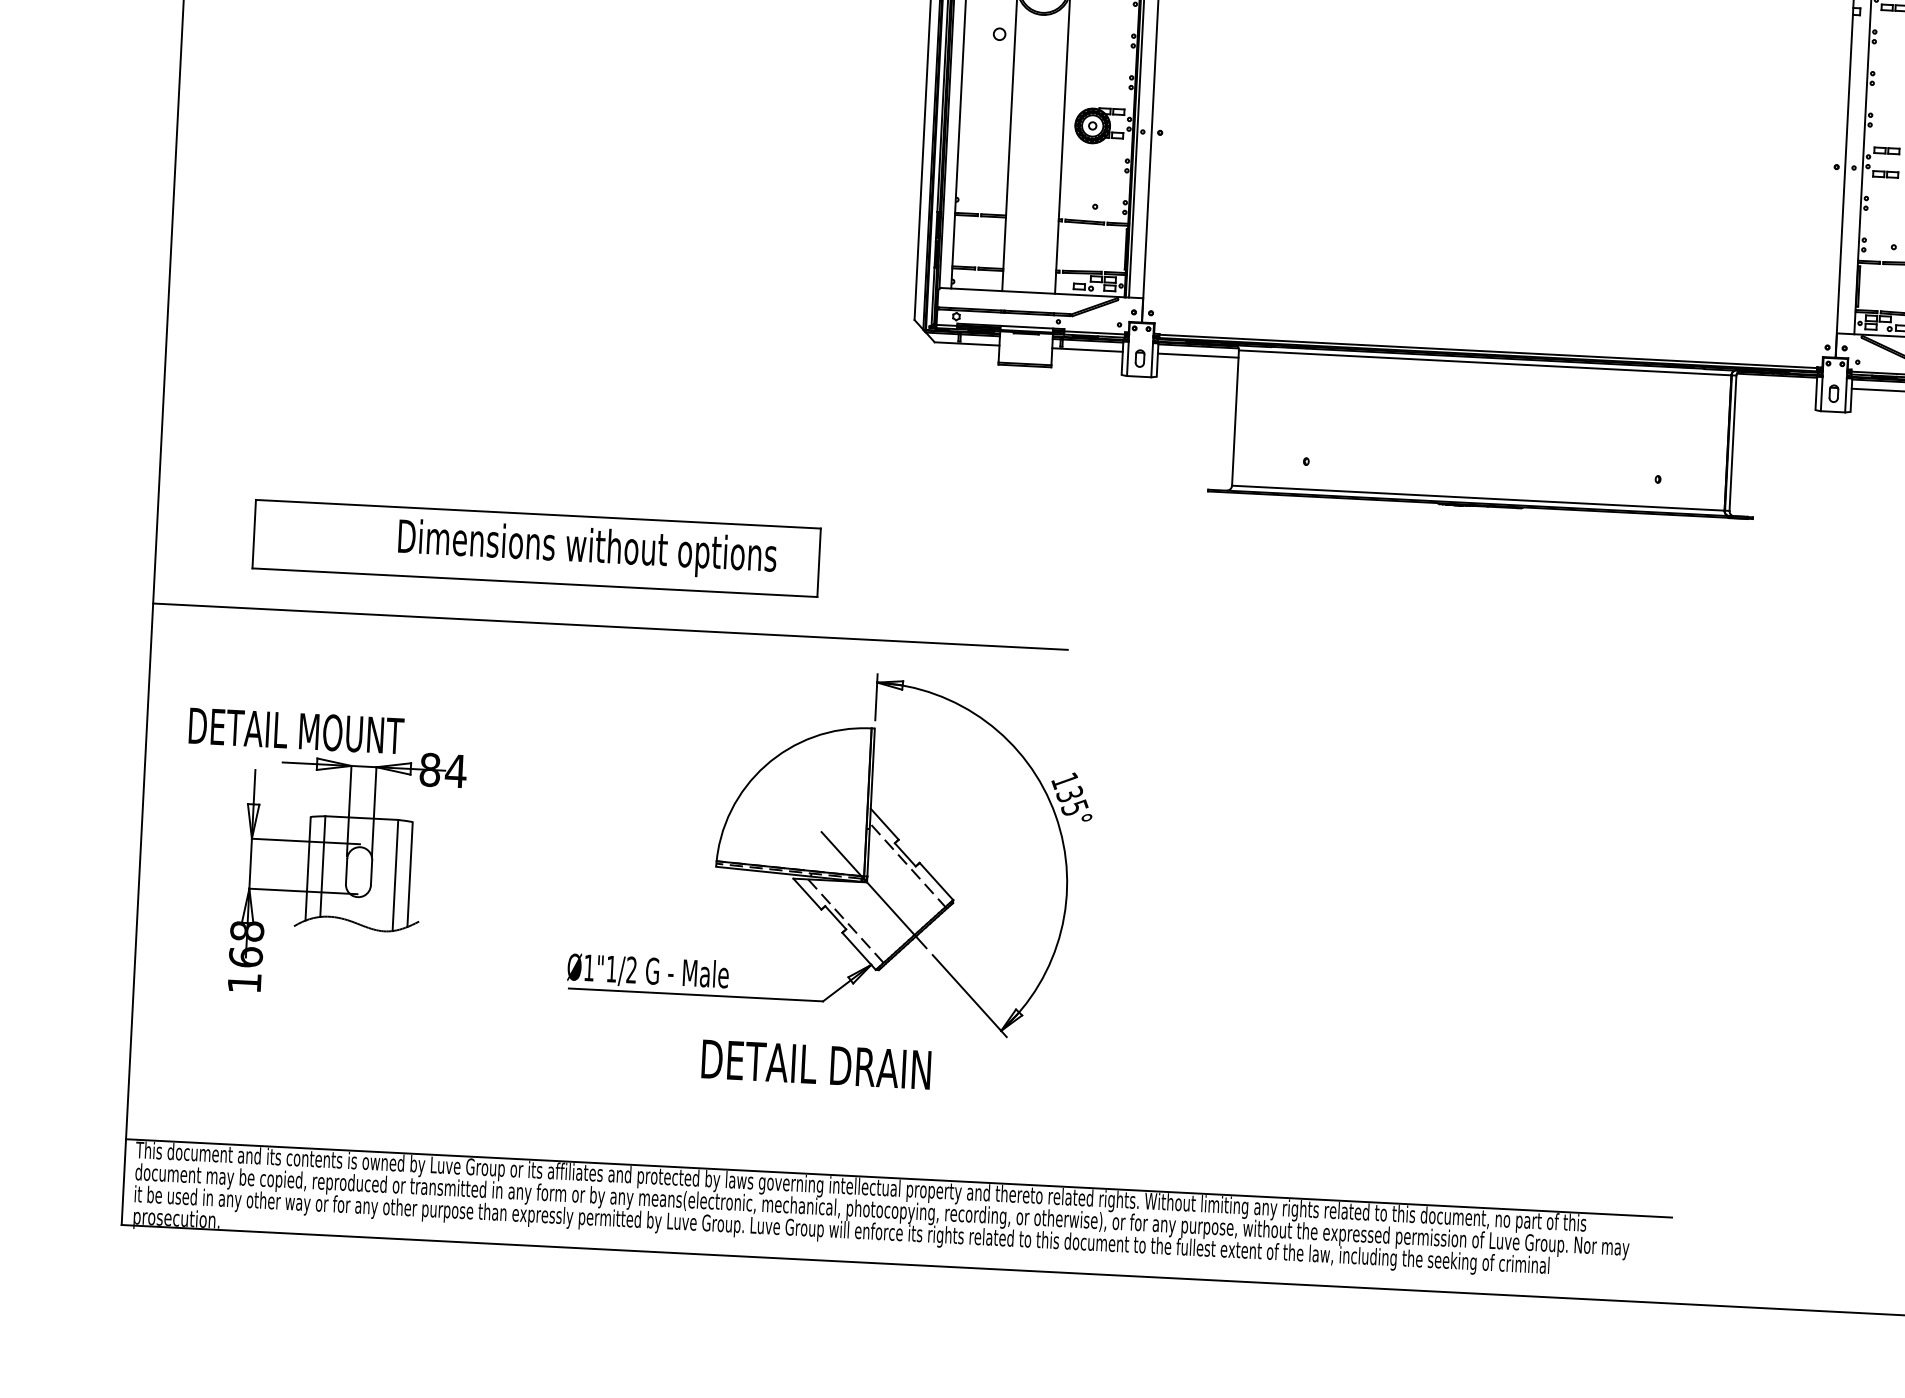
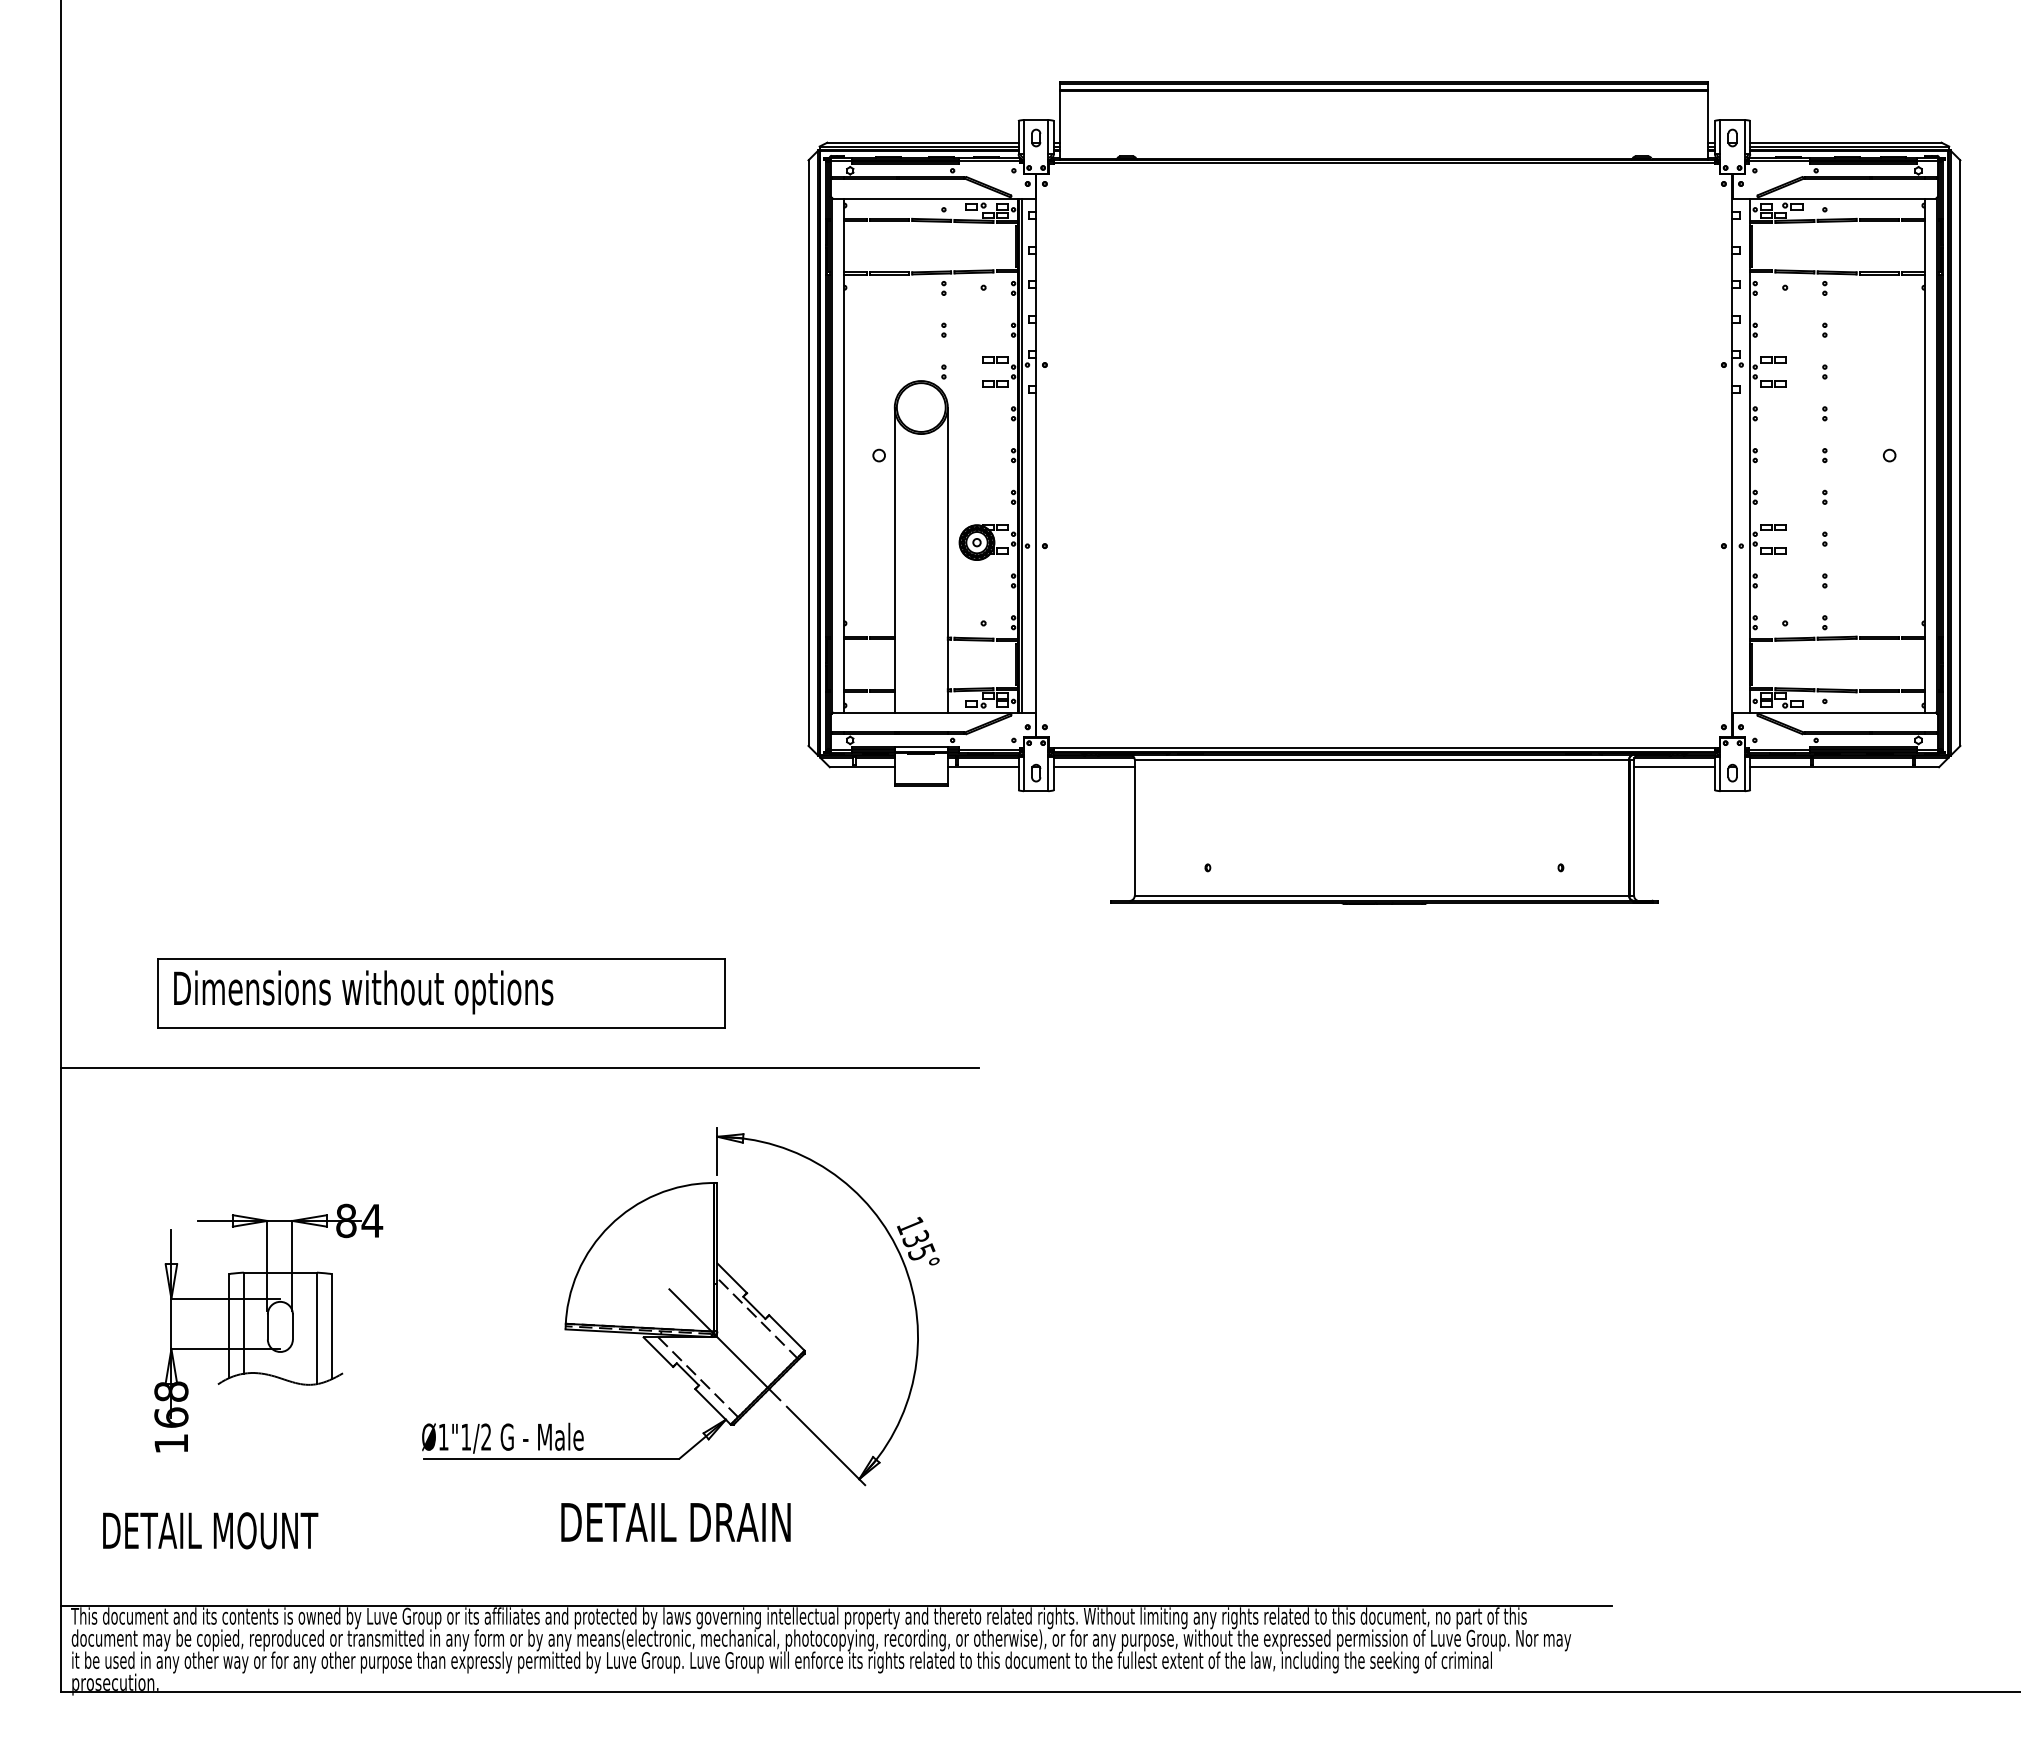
line: (1776, 385) -> (1674, 767), added
text: (587, 549) -> (363, 992), moved
text: (296, 730) -> (210, 1530), moved
part: (830, 877) -> (680, 1334), moved

